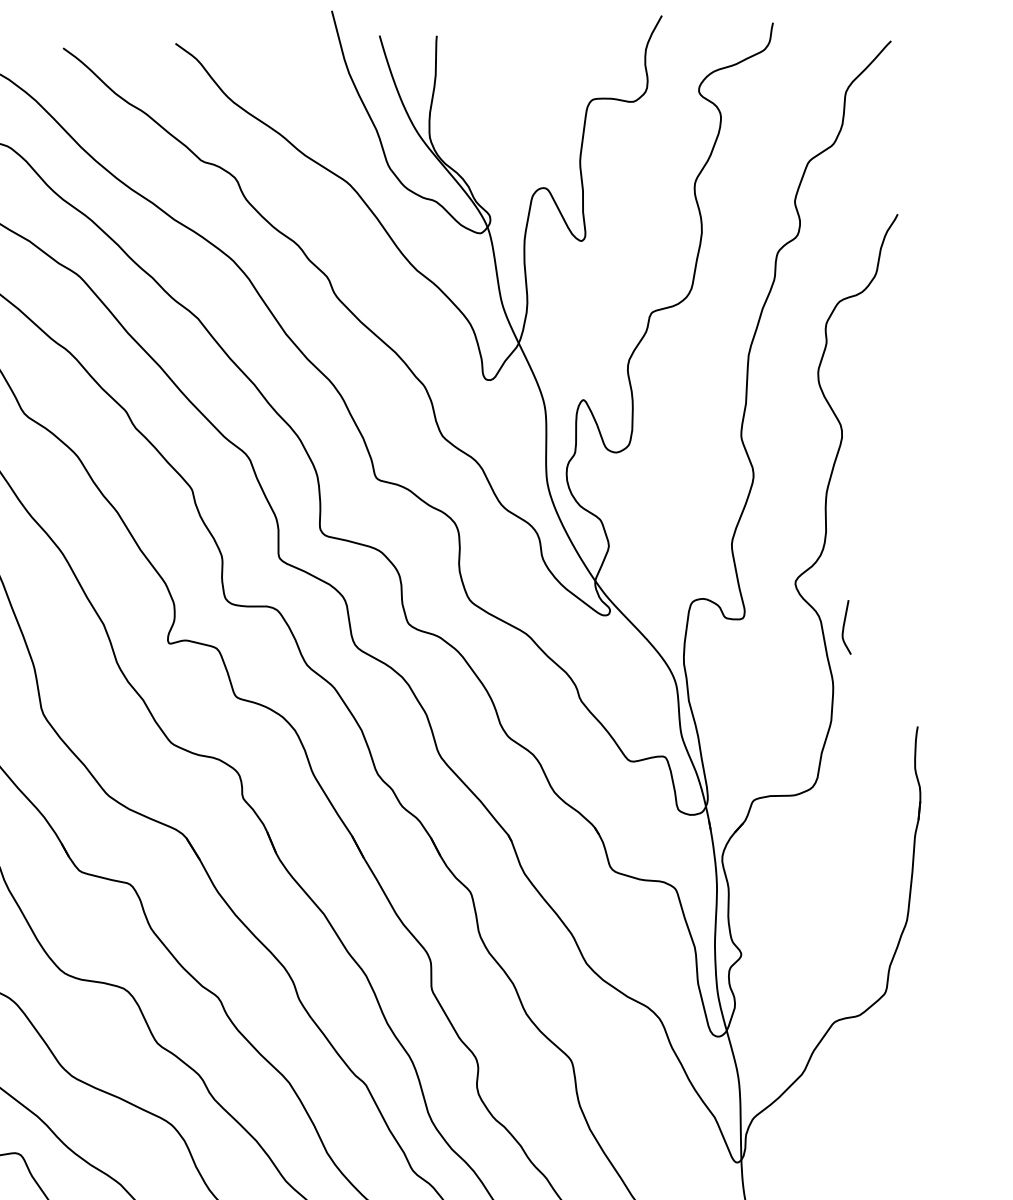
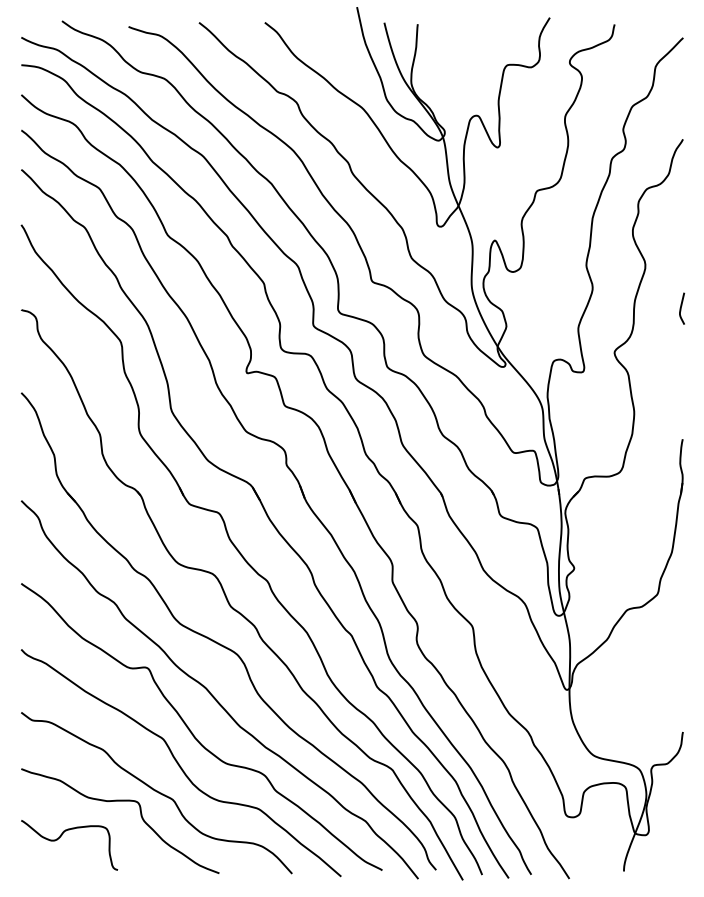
curve: (844, 627) -> (681, 308), moved

